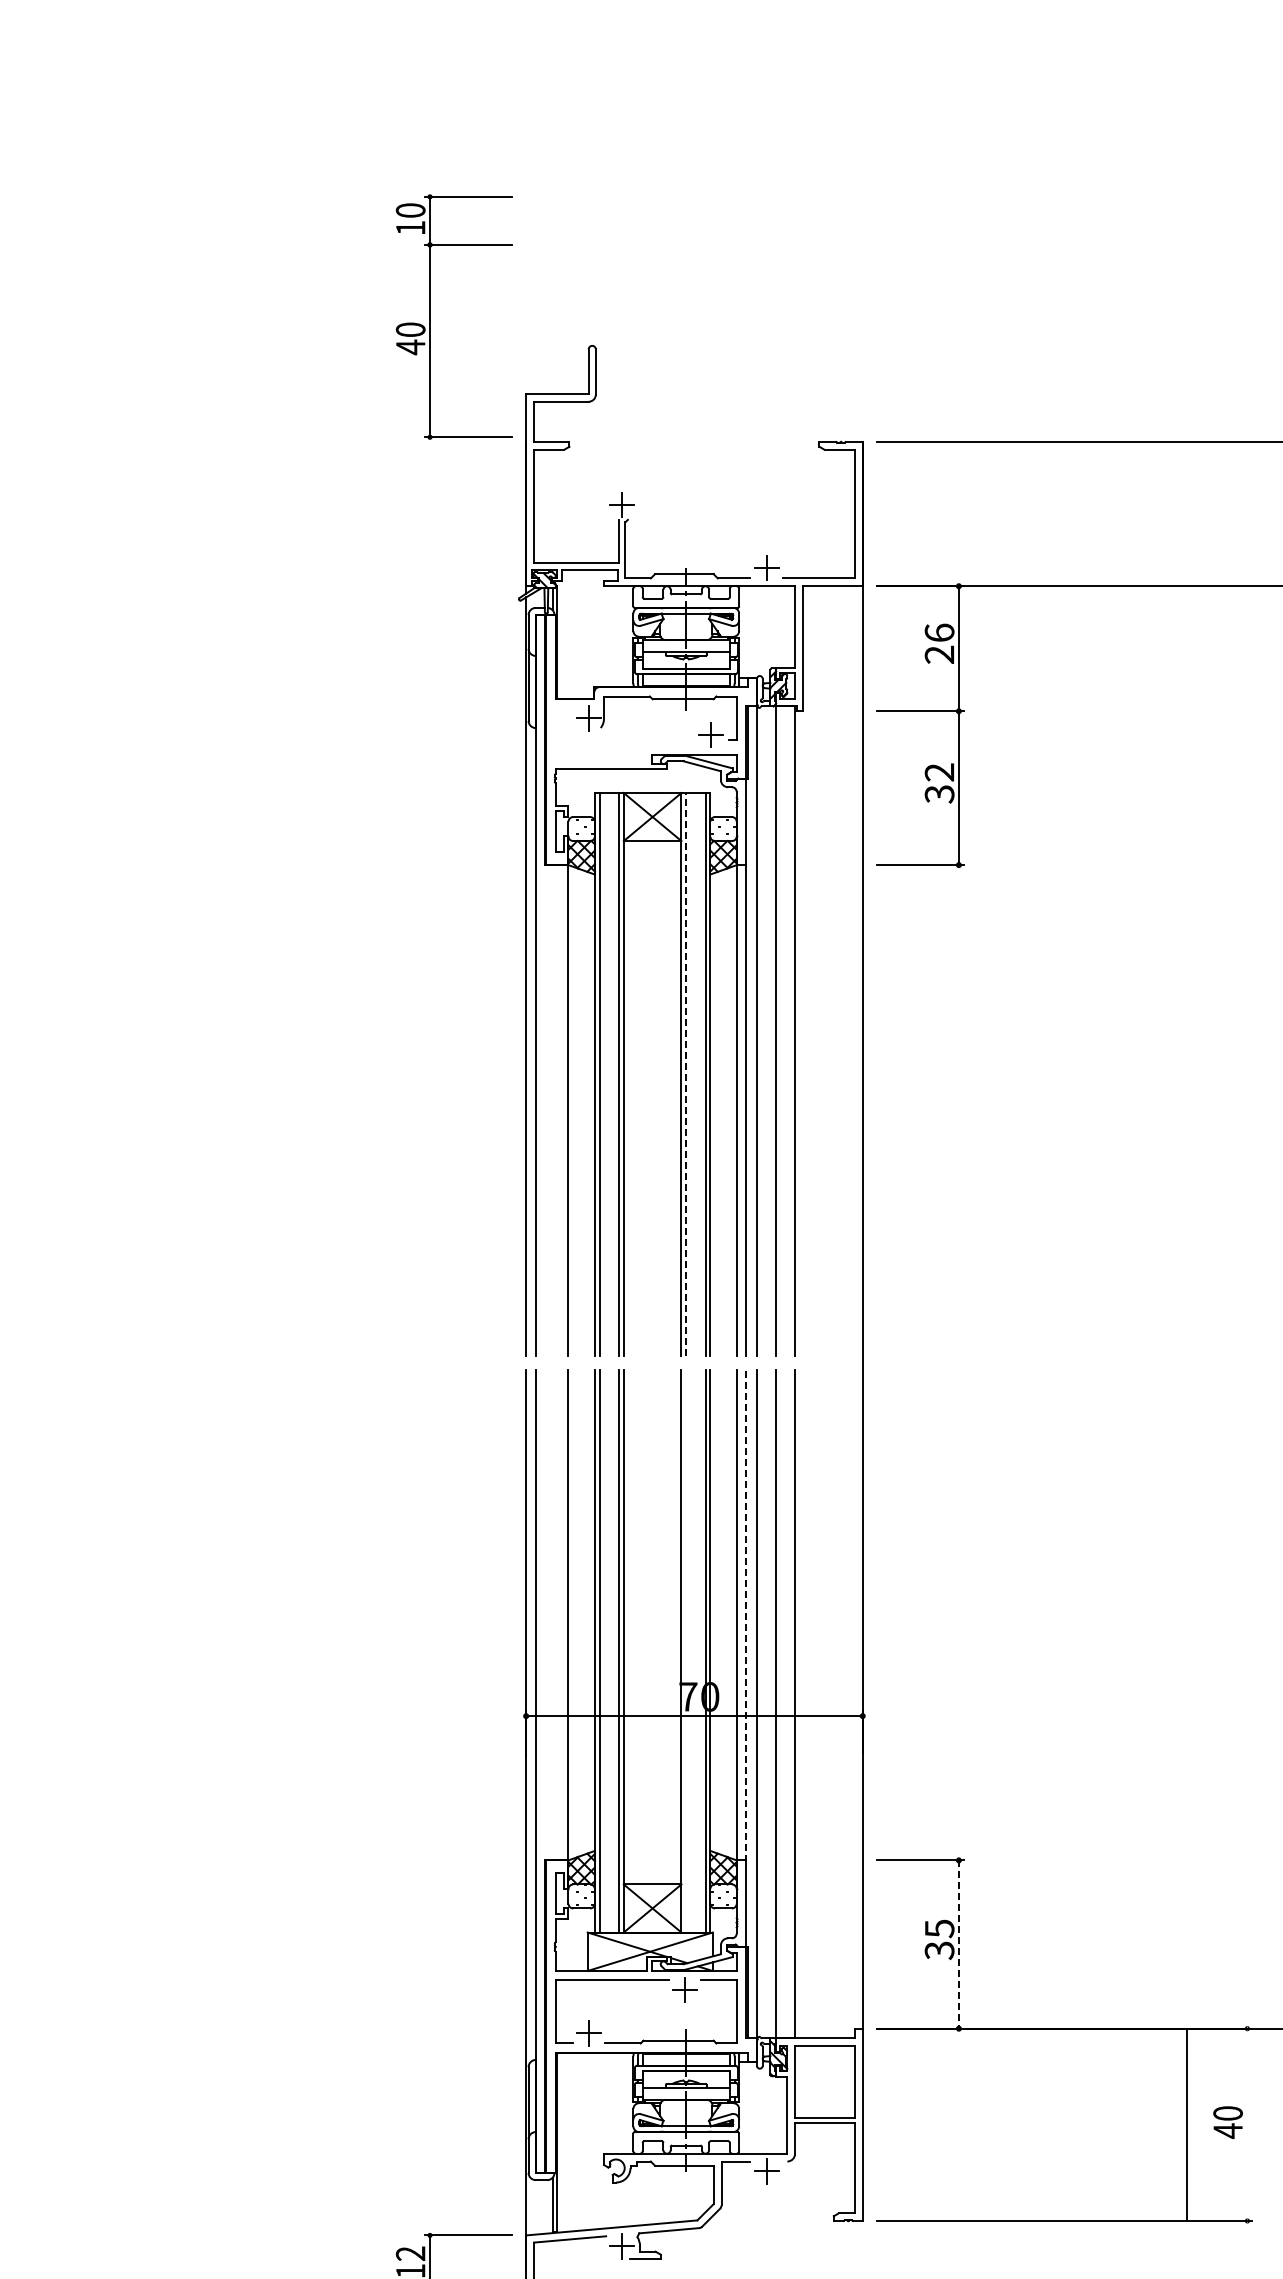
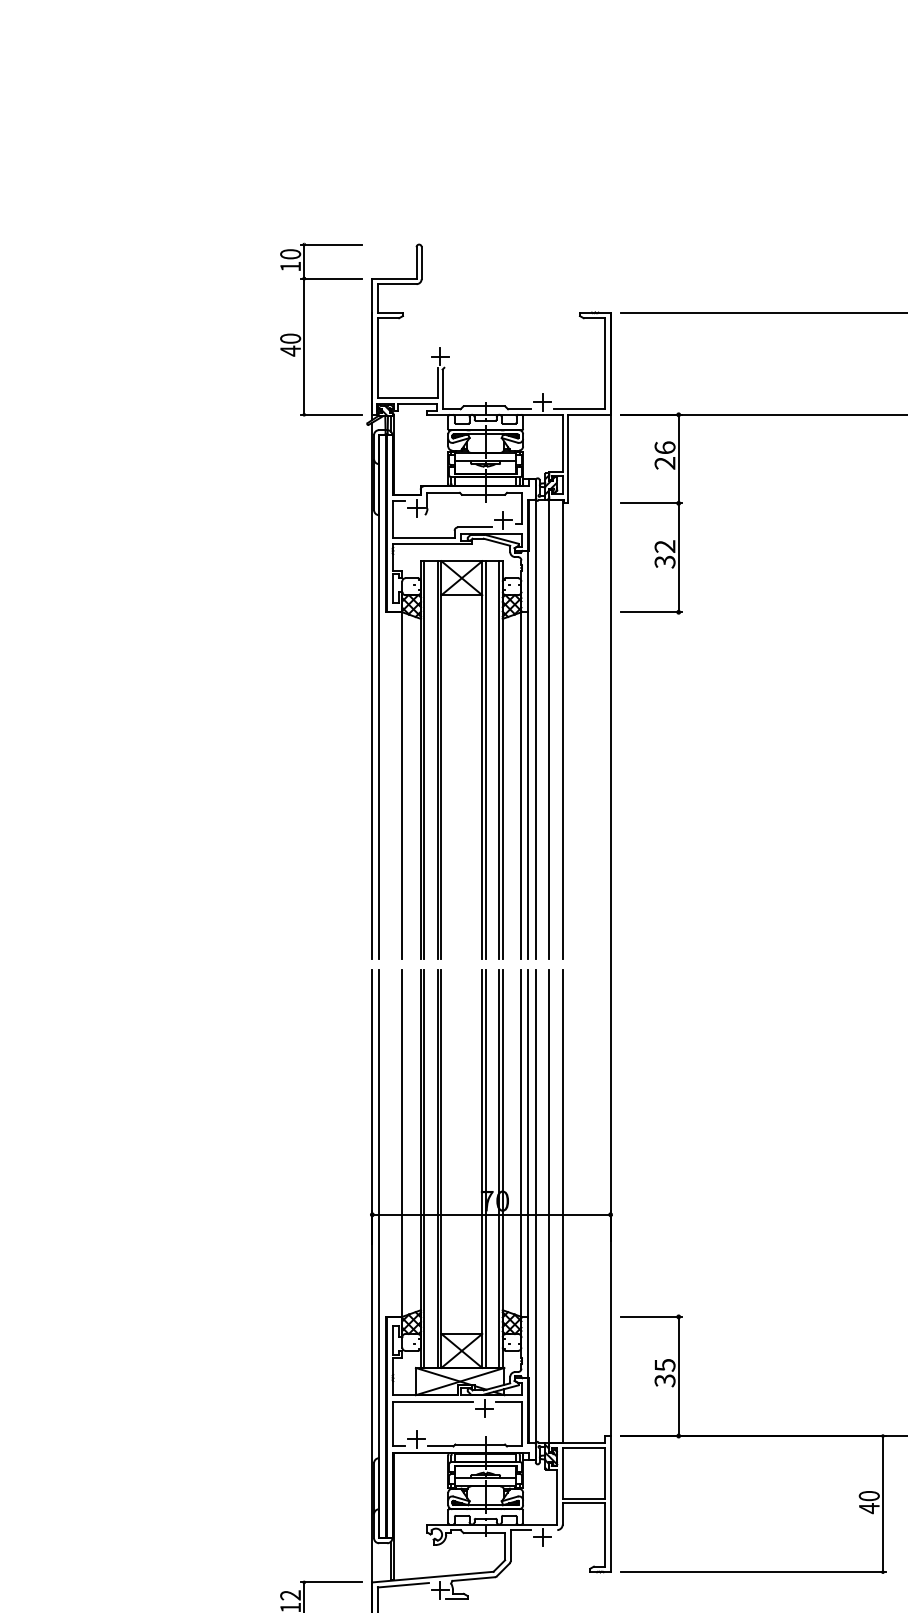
part: (430, 316) -> (304, 329), moved
part: (642, 746) -> (454, 528), added
line: (686, 1073) -> (485, 759), dashed -> solid
line: (746, 1615) -> (528, 1143), dashed -> solid
line: (686, 1650) -> (485, 1168), added
line: (958, 1945) -> (678, 1377), dashed -> solid
line: (1187, 2124) -> (883, 1503), moved

